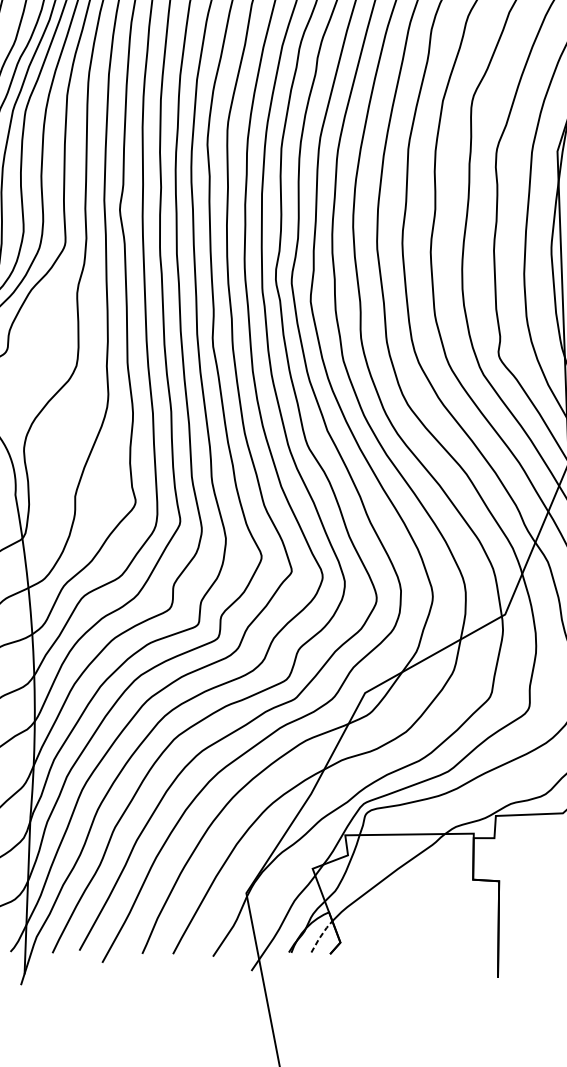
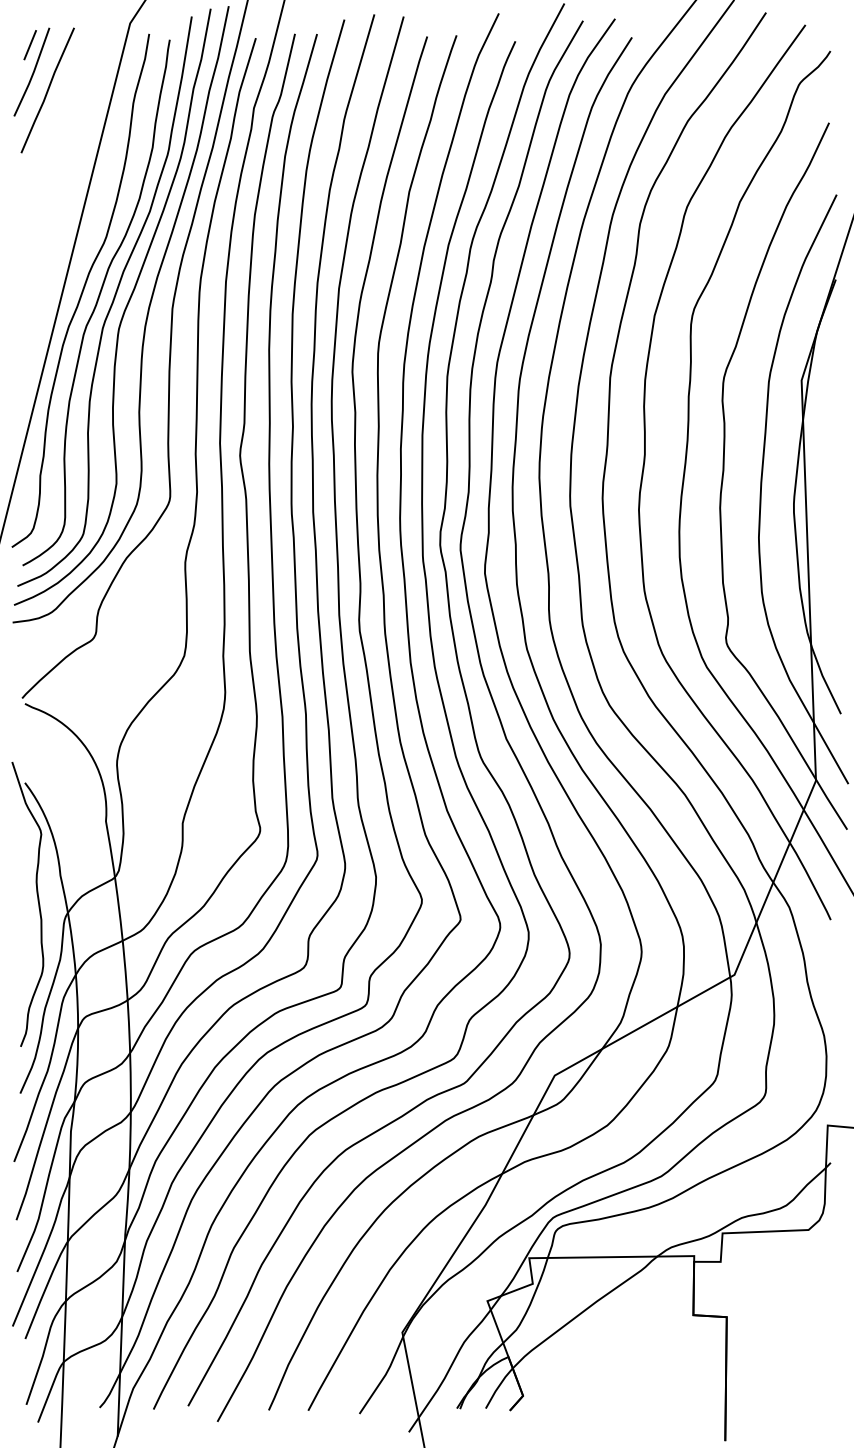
line: (321, 936) -> (498, 1387), dashed -> solid

